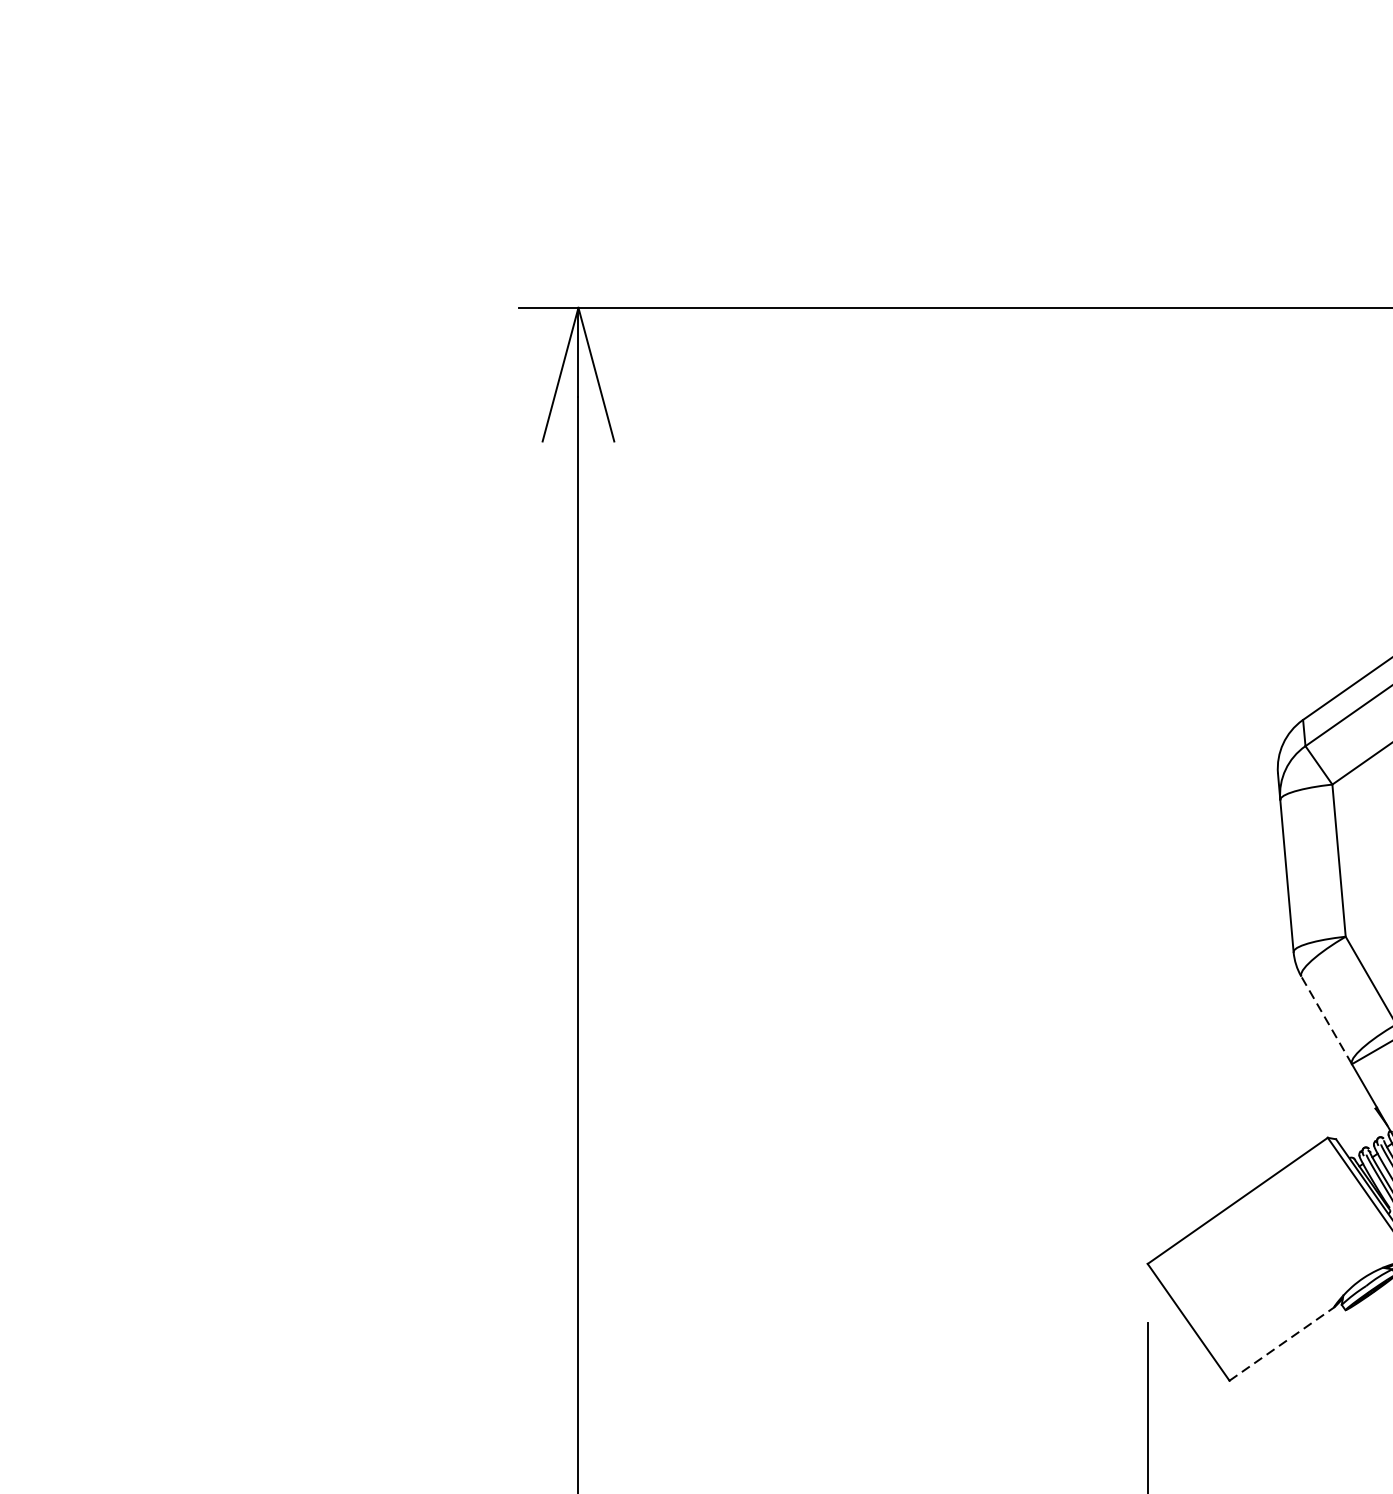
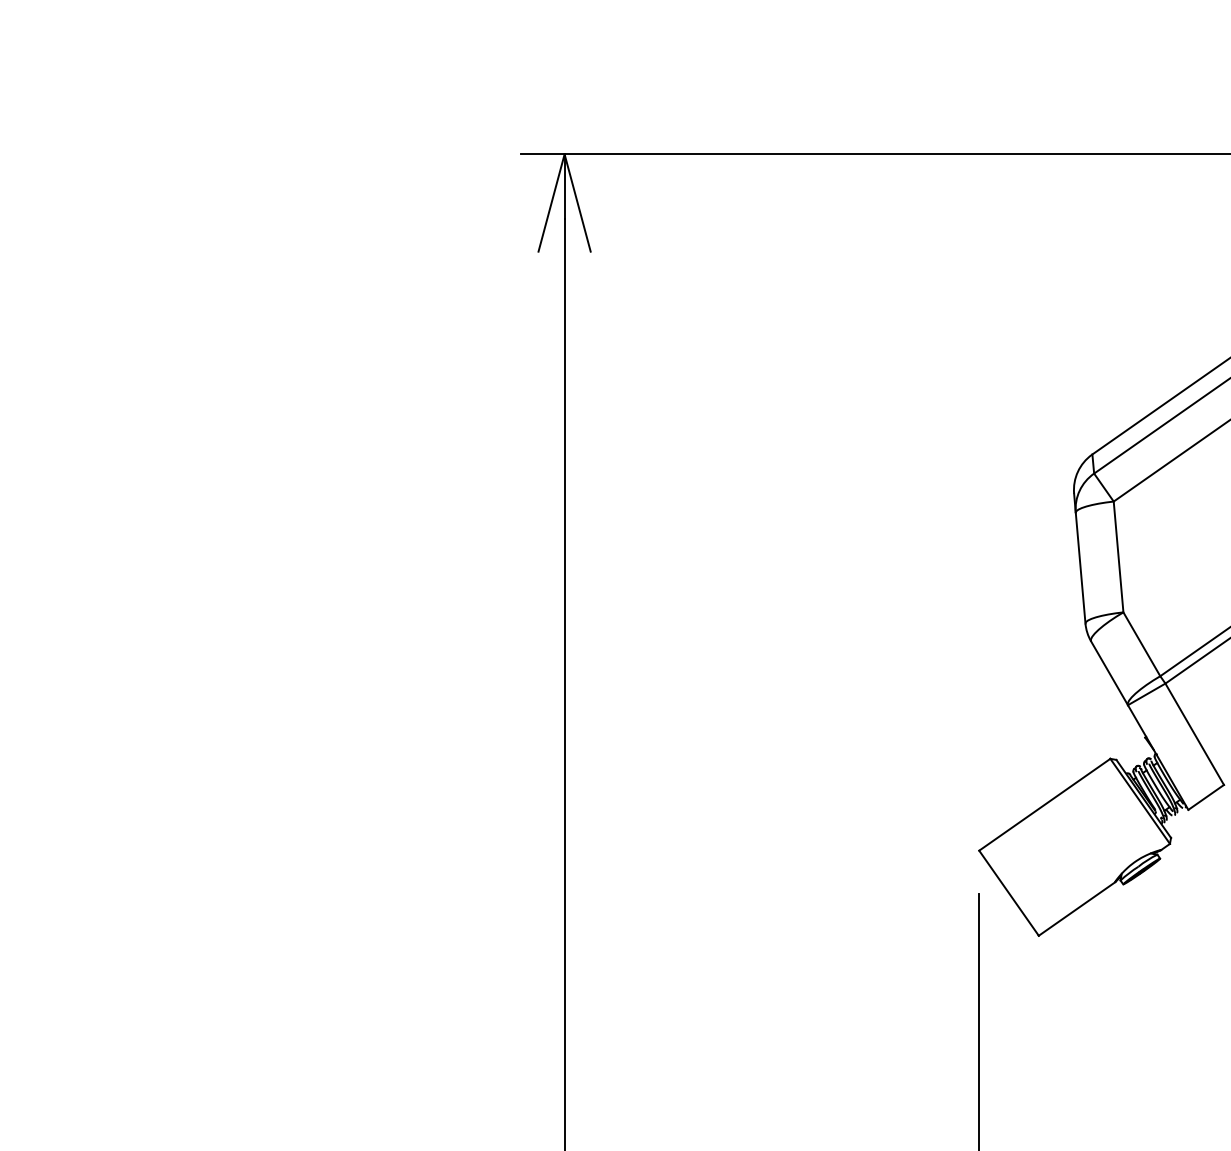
line: (1326, 1020) -> (1109, 673), dashed -> solid
line: (1282, 1344) -> (1077, 909), dashed -> solid

